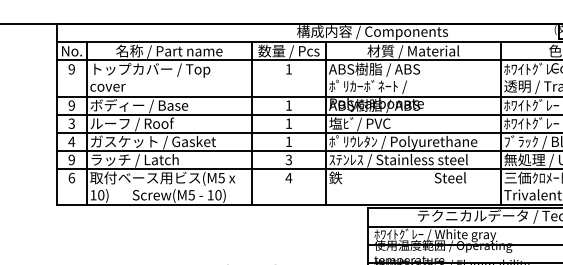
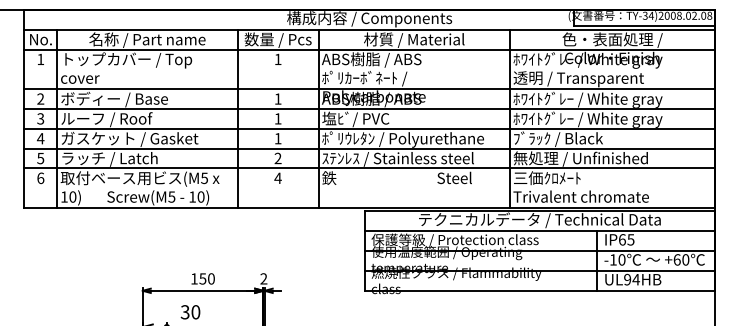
text: (71, 69) -> (40, 59), 9 -> 1
text: (71, 106) -> (40, 99), 9 -> 2
text: (71, 159) -> (40, 158), 9 -> 5
text: (288, 159) -> (277, 158), 3 -> 2
text: (450, 234) -> (454, 240), ﾎﾜｲﾄｸﾞﾚｰ / White gray -> 保護等級 / Protection class

